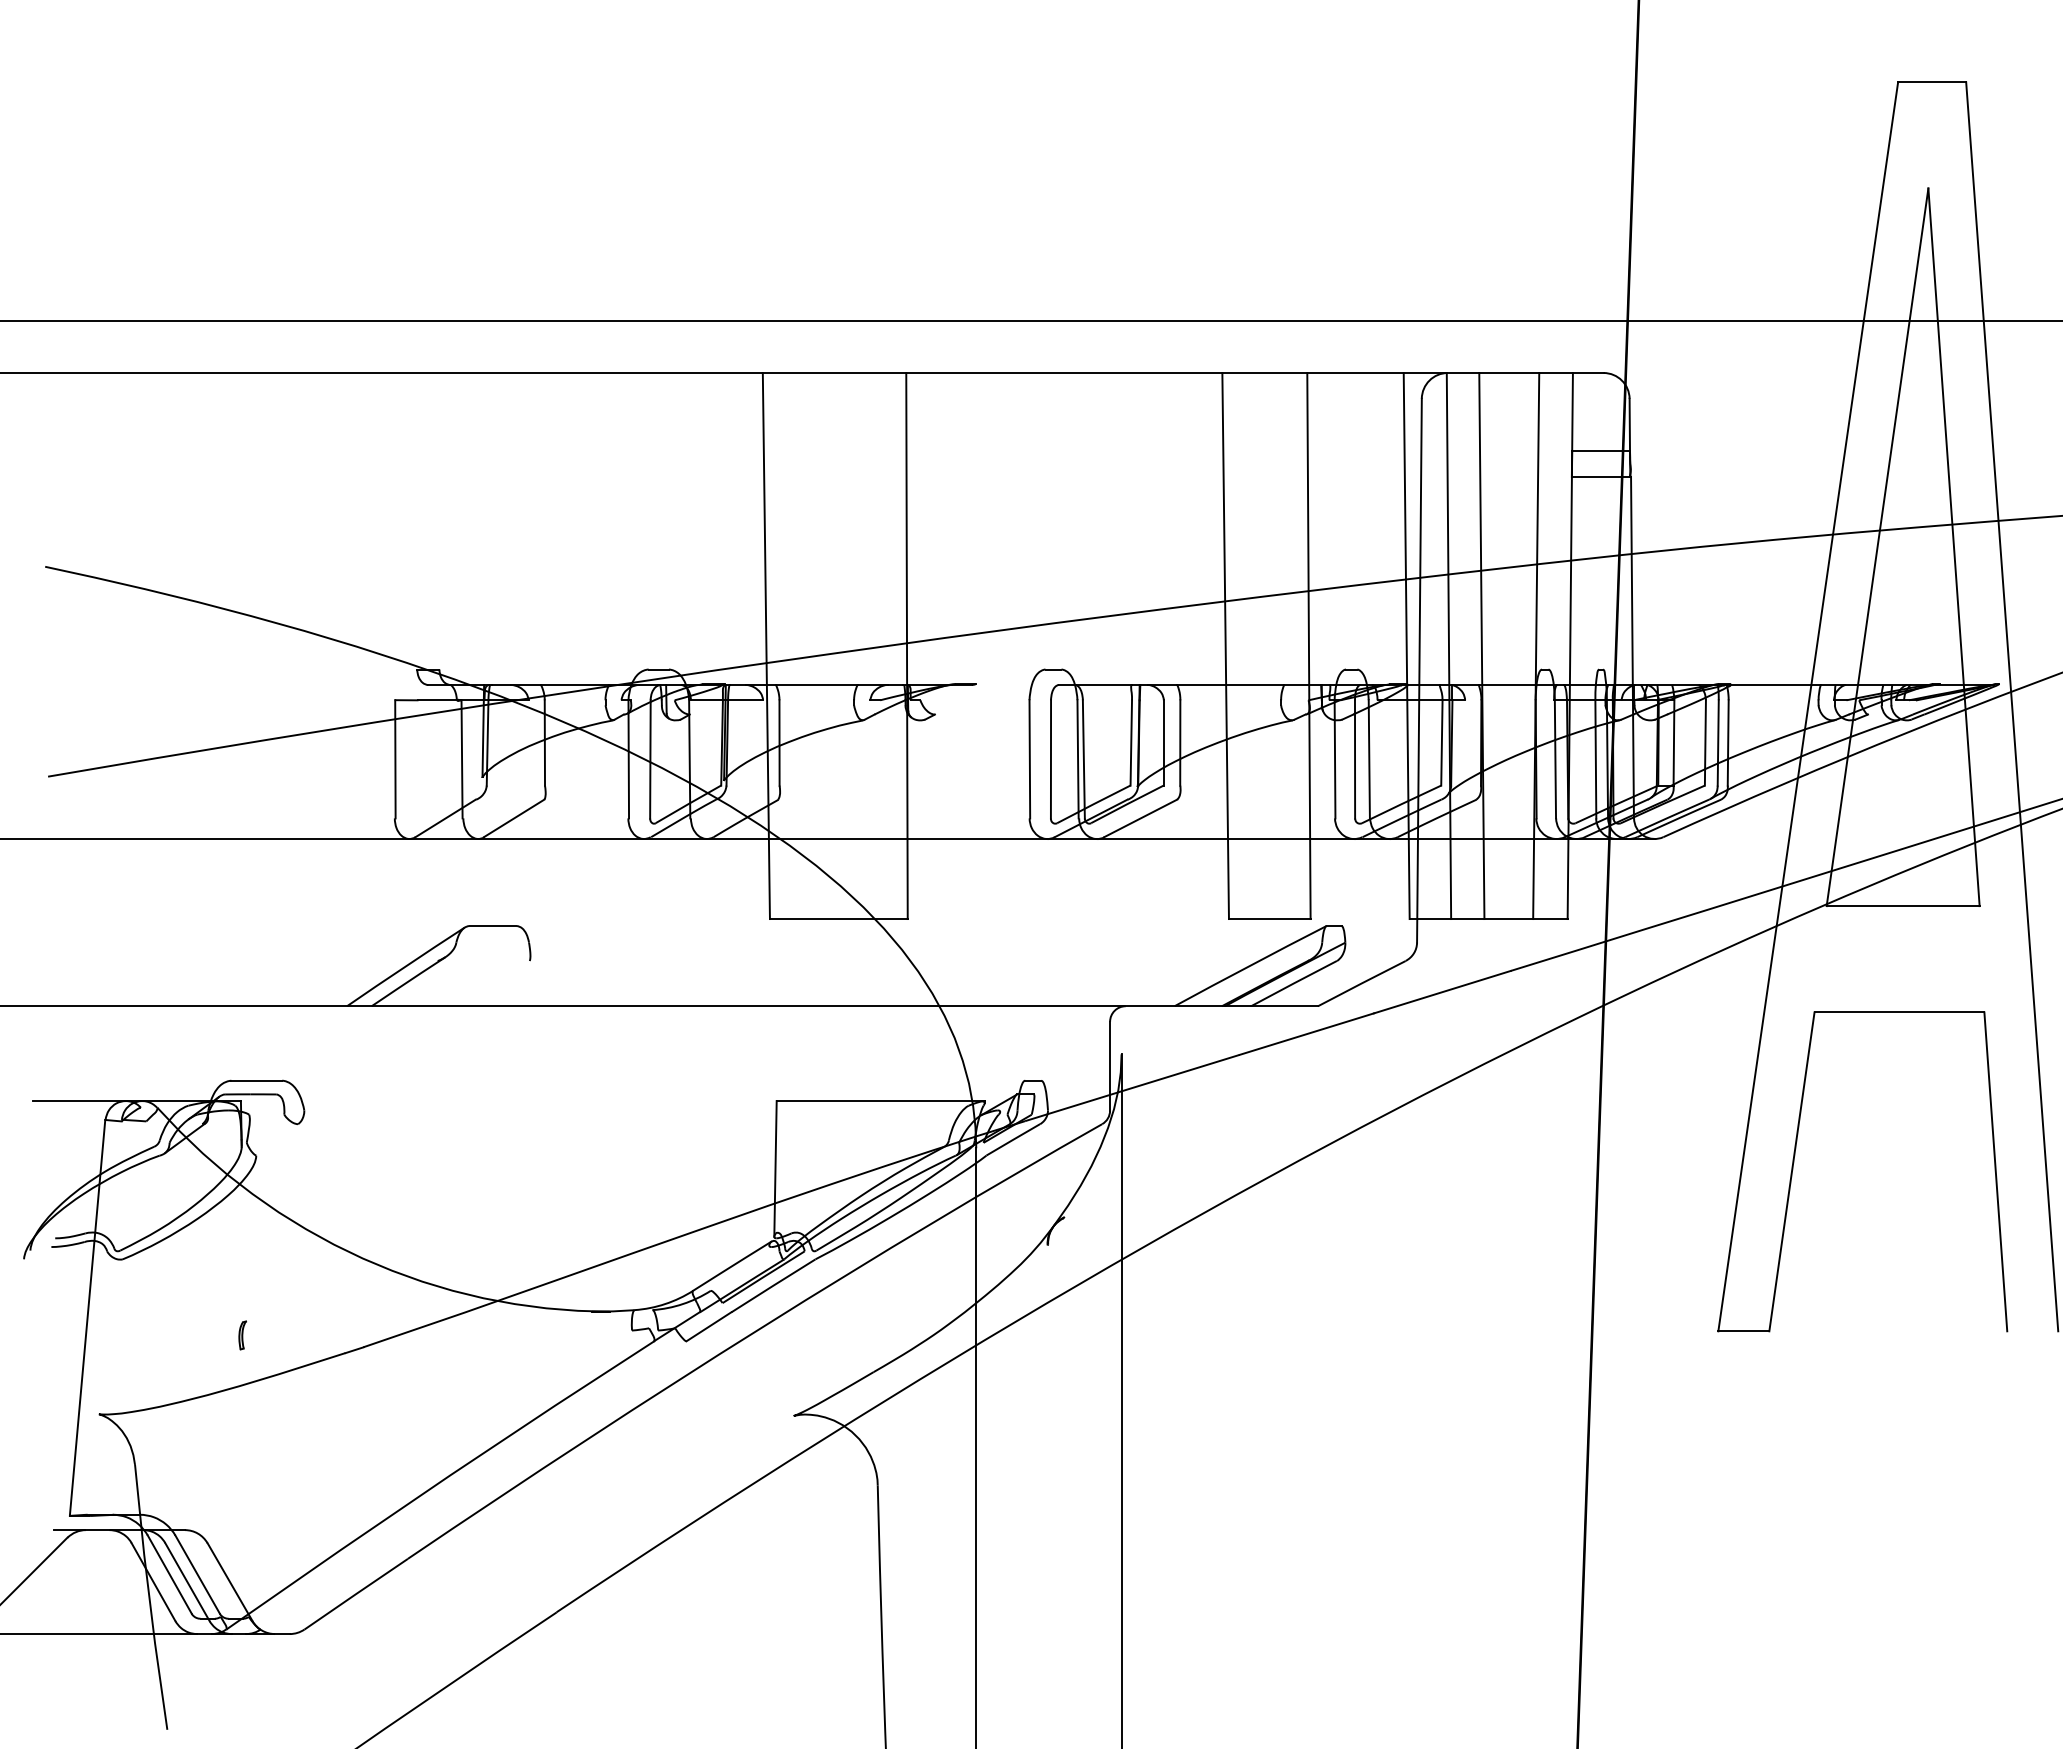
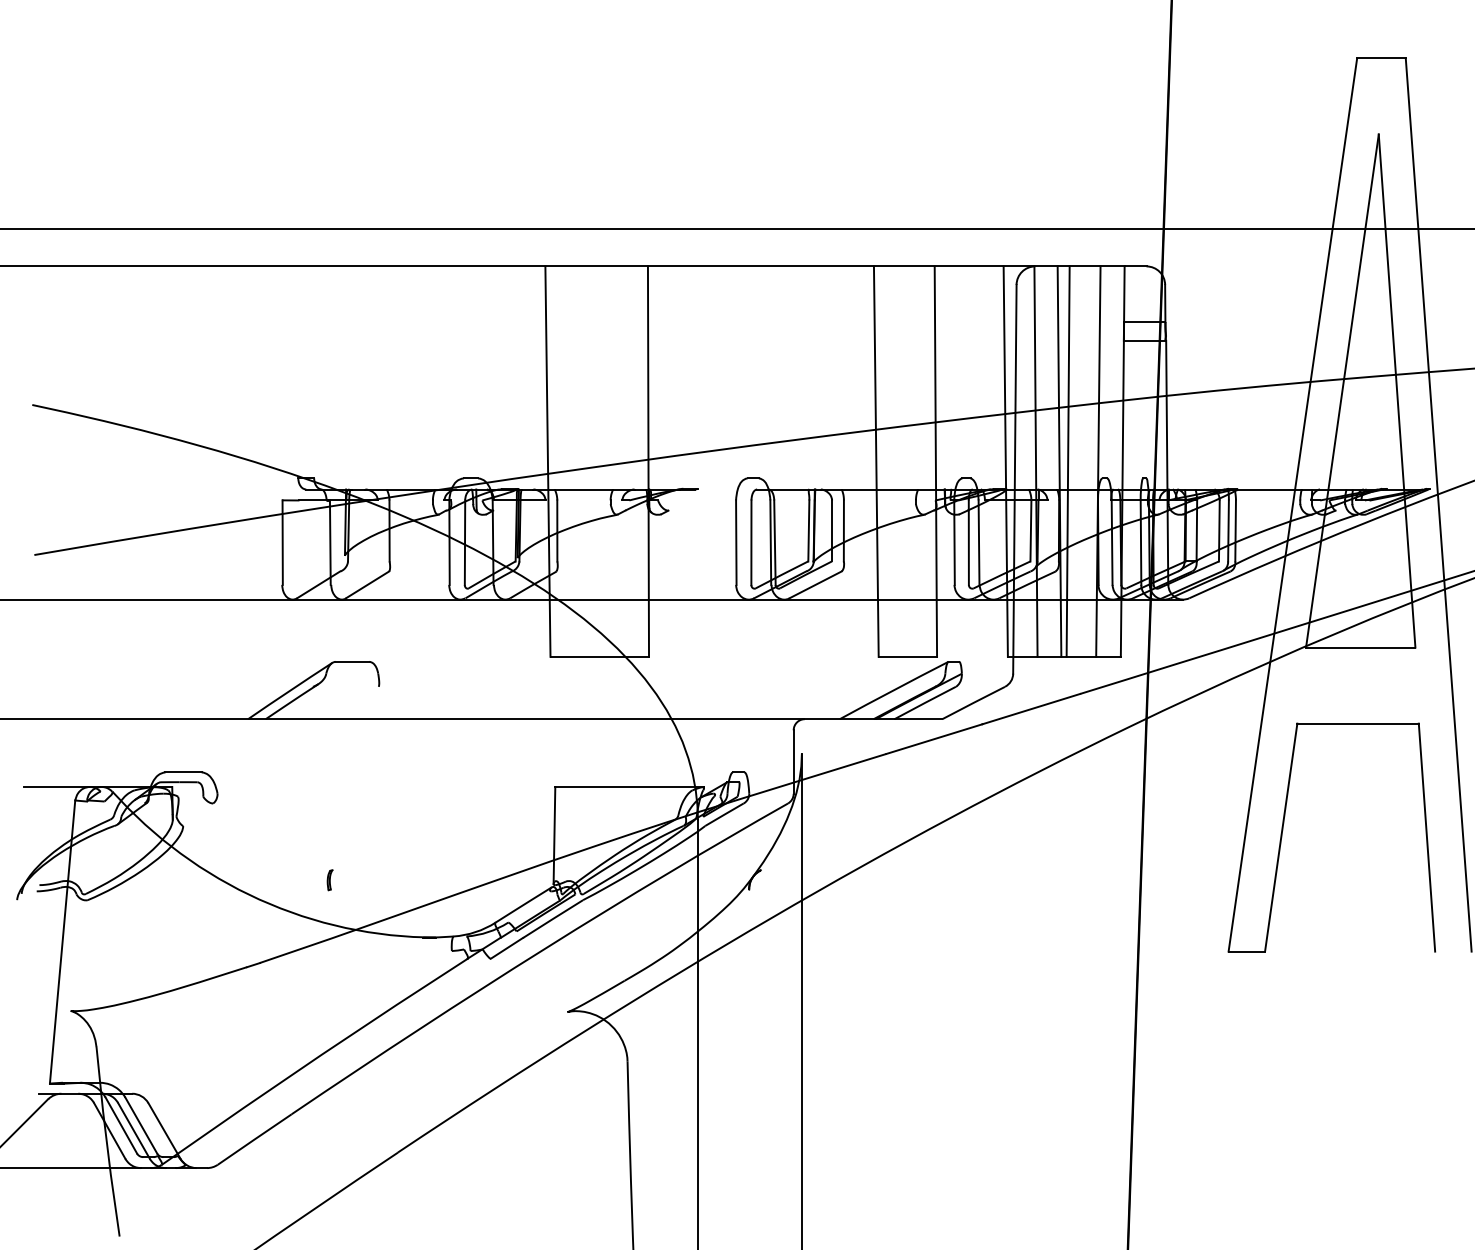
line: (1493, 646) -> (1067, 461), added
part: (242, 1335) -> (329, 880), moved

